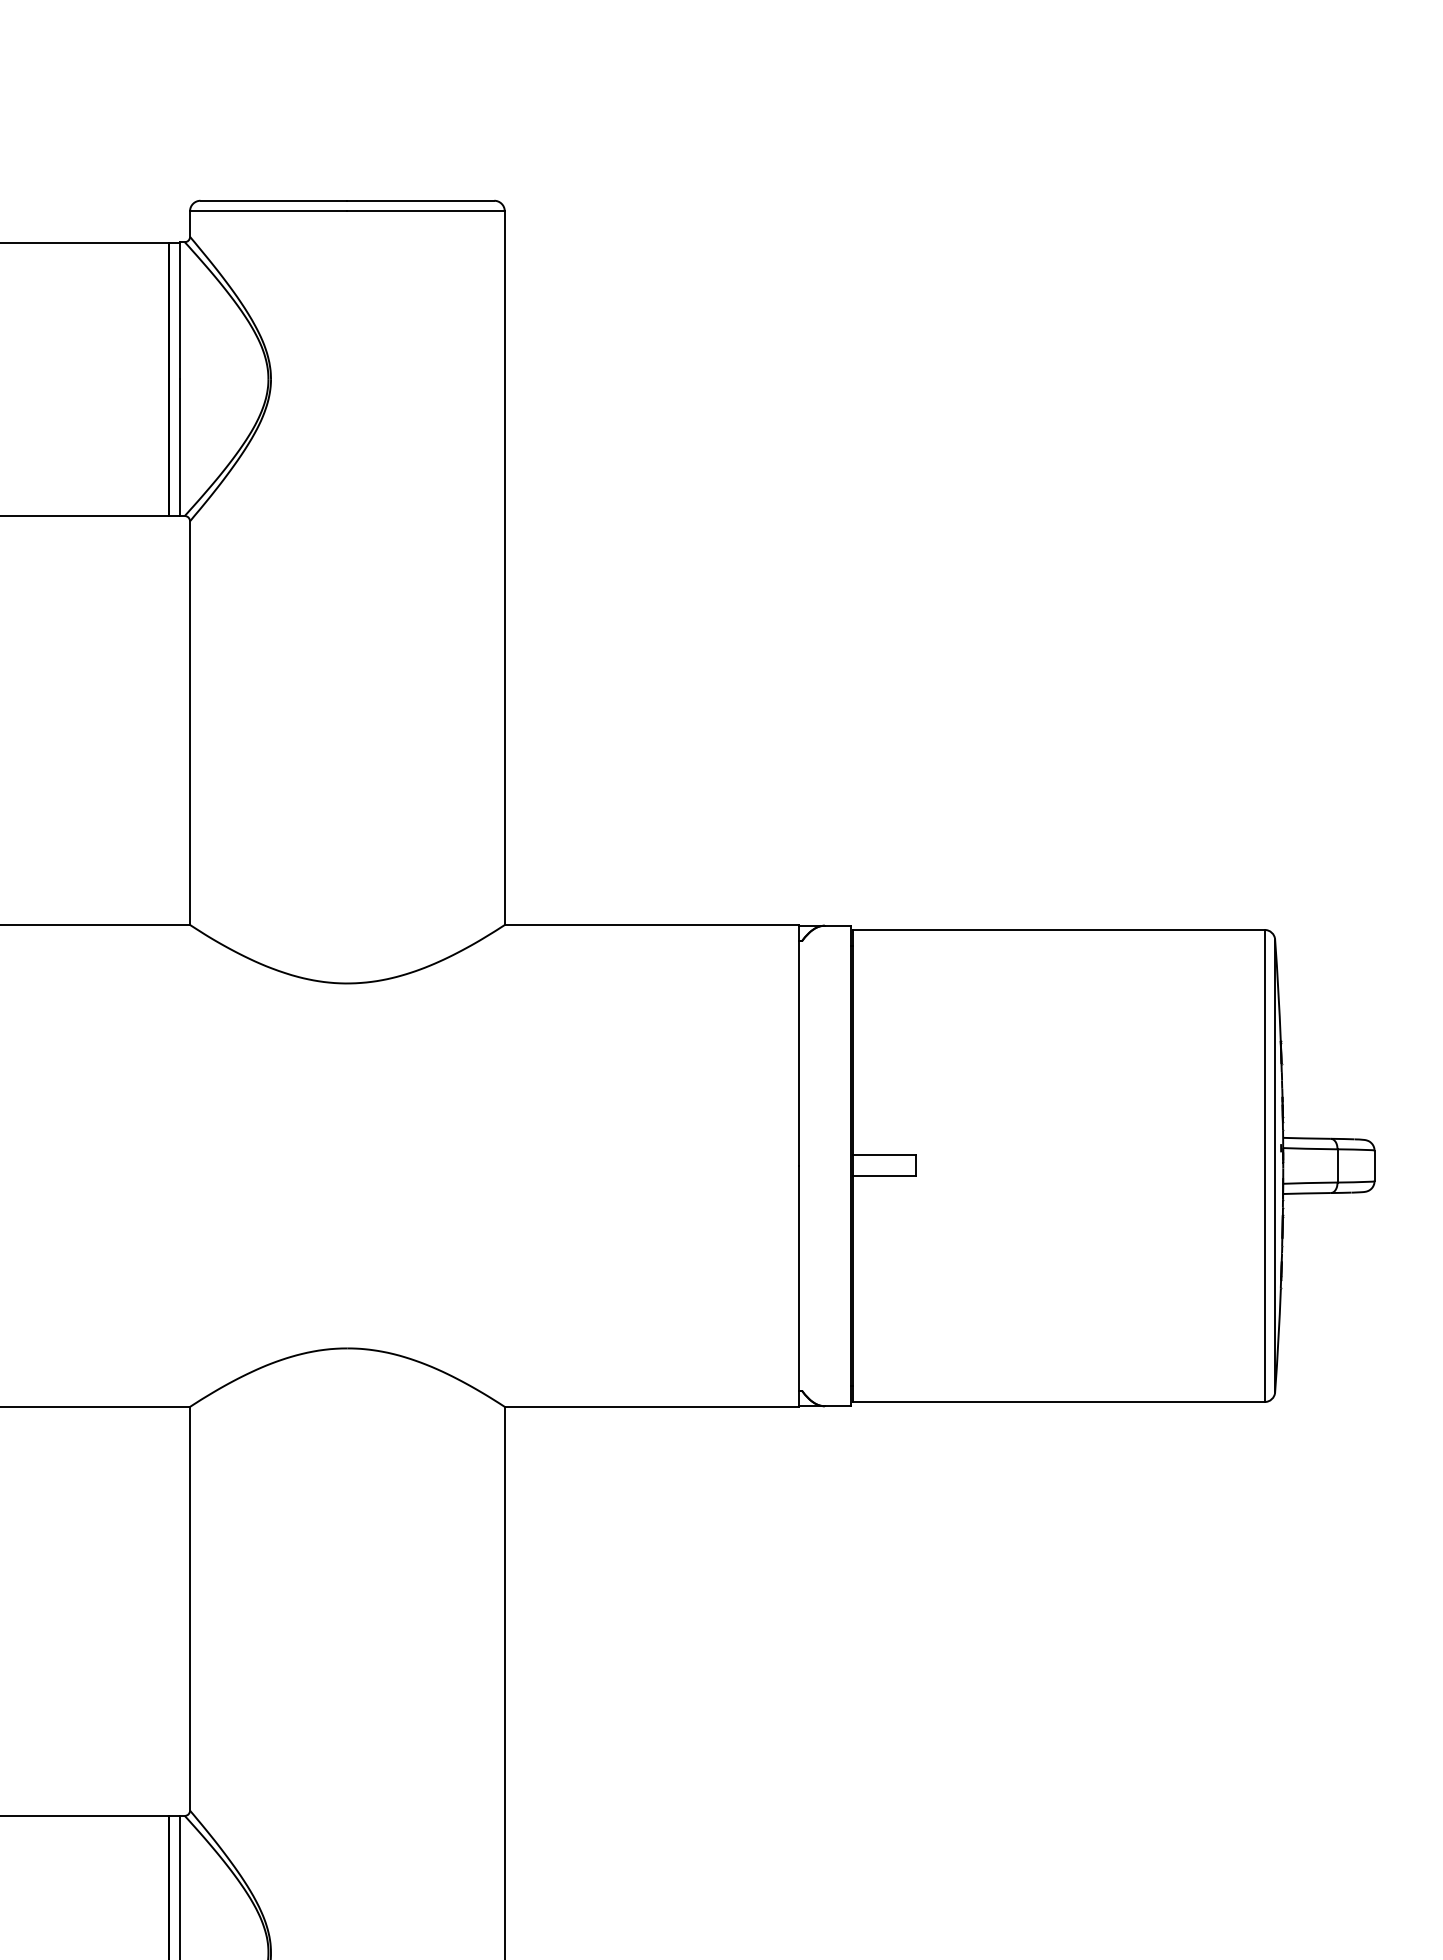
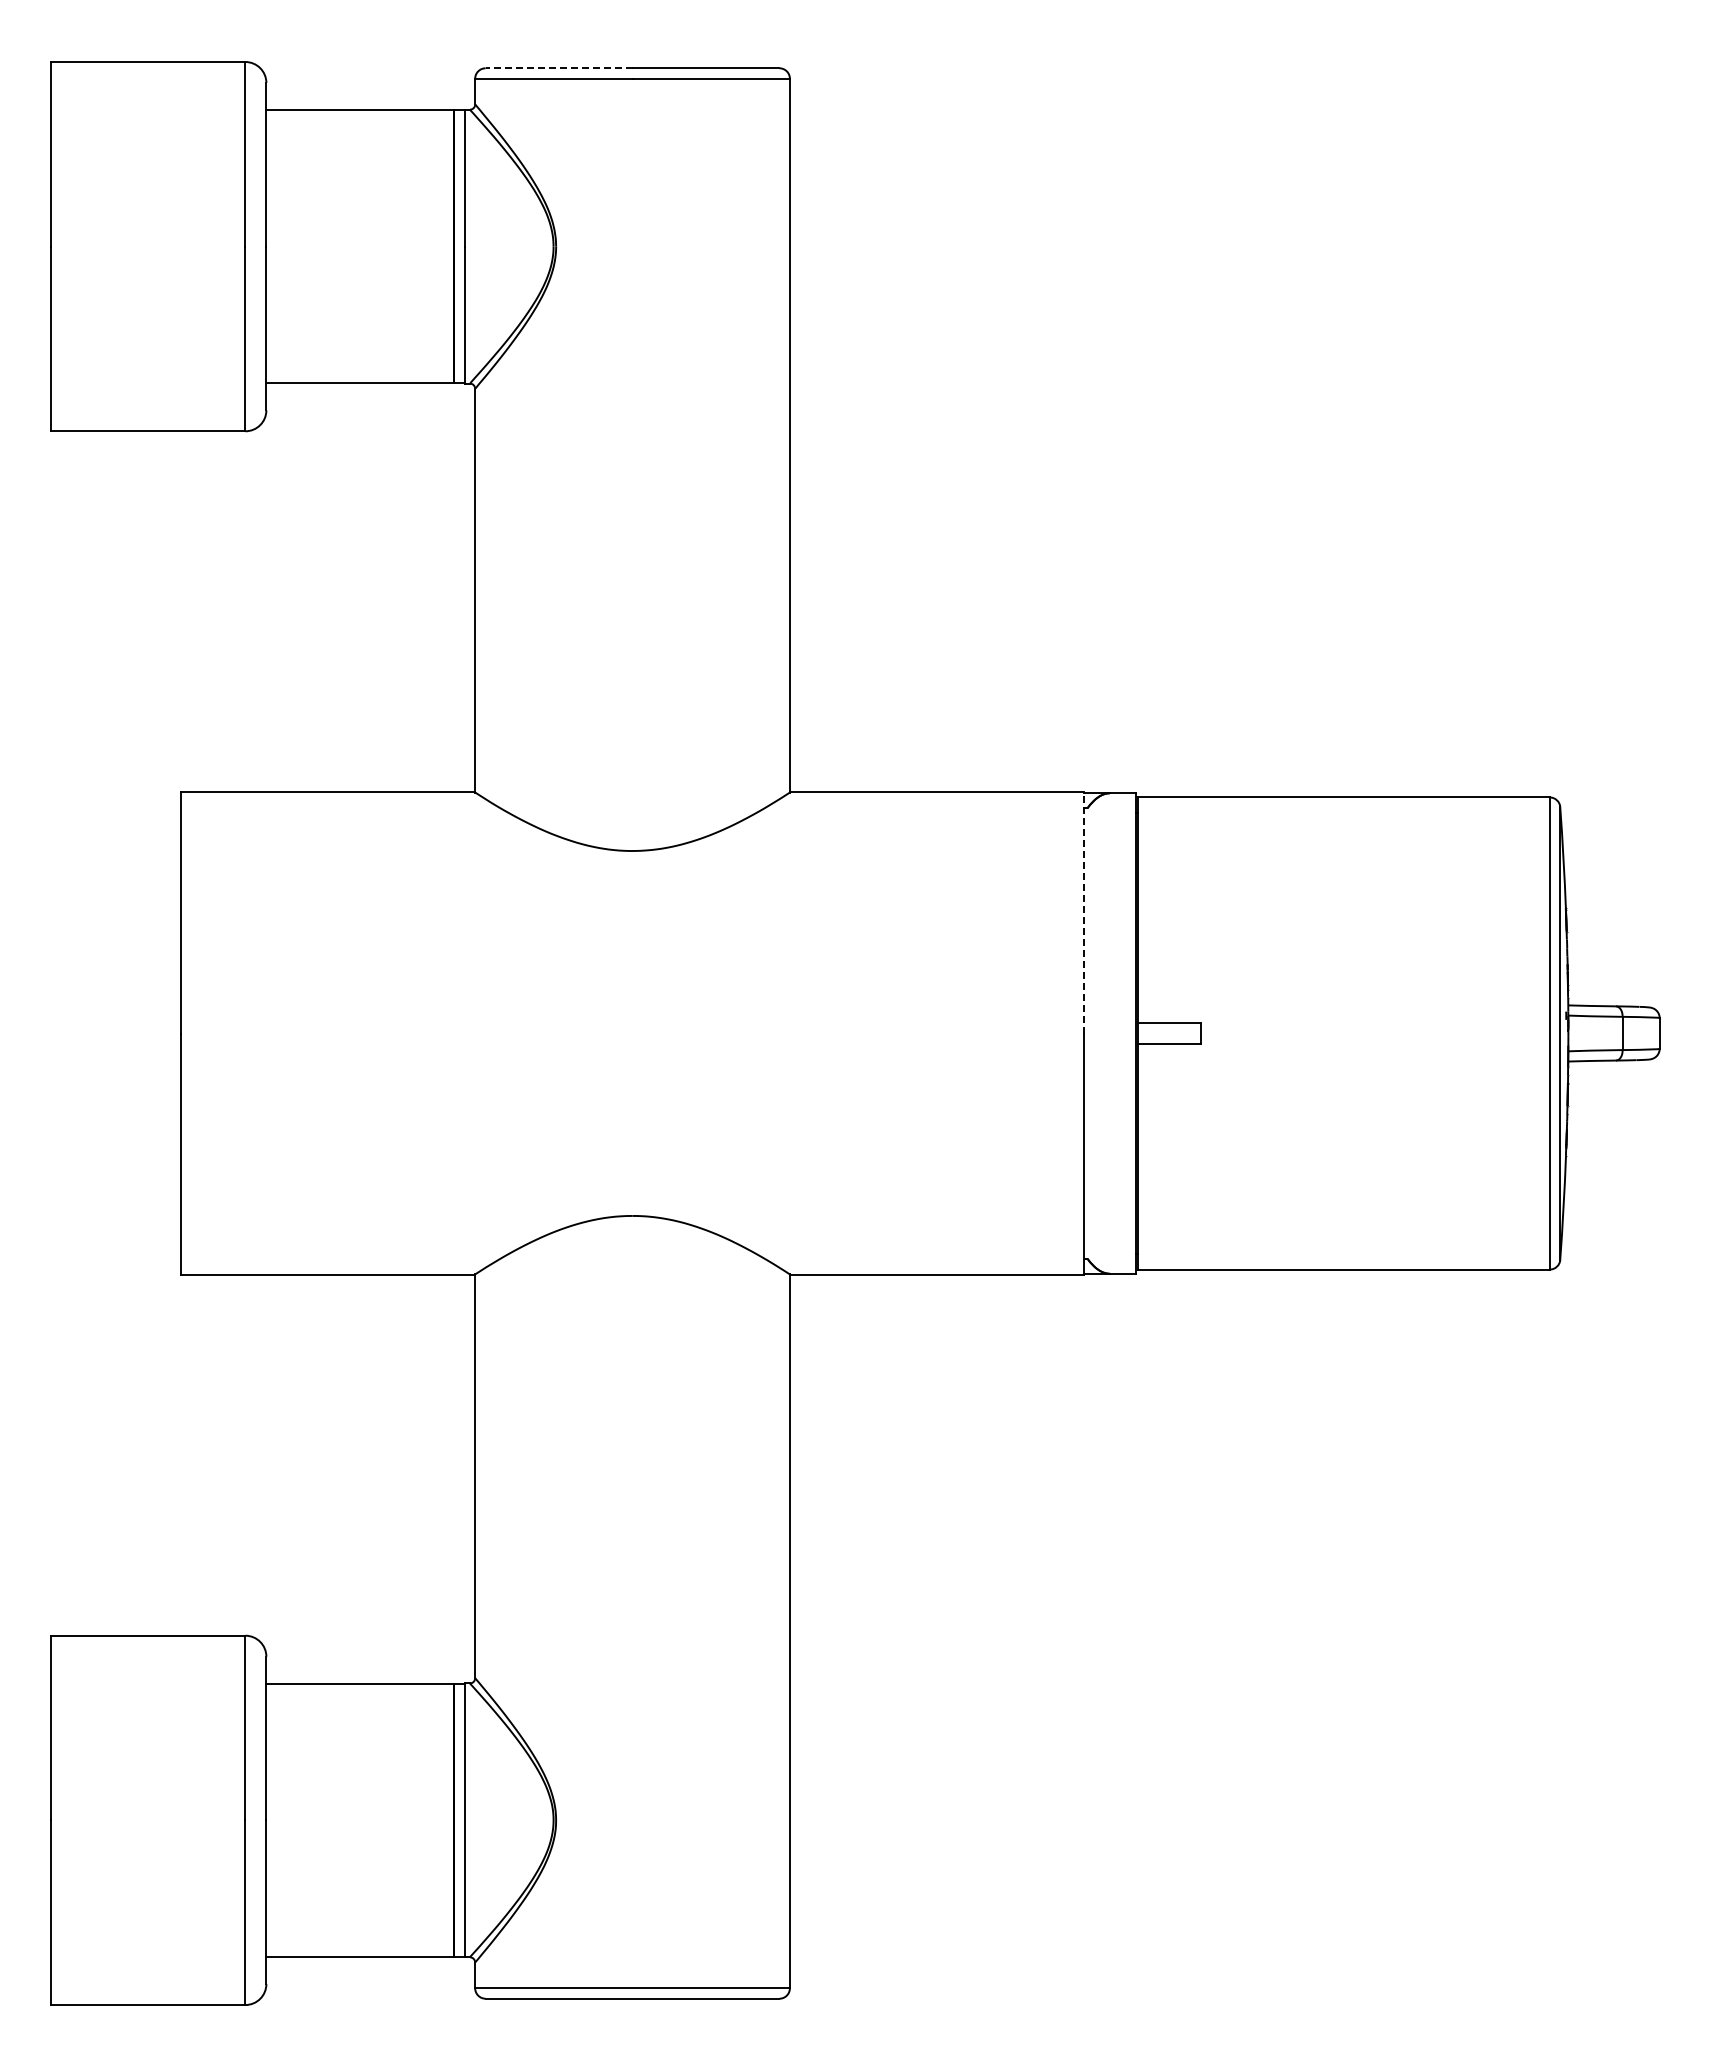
line: (273, 200) -> (558, 68), solid -> dashed
line: (798, 1044) -> (1083, 912), solid -> dashed

